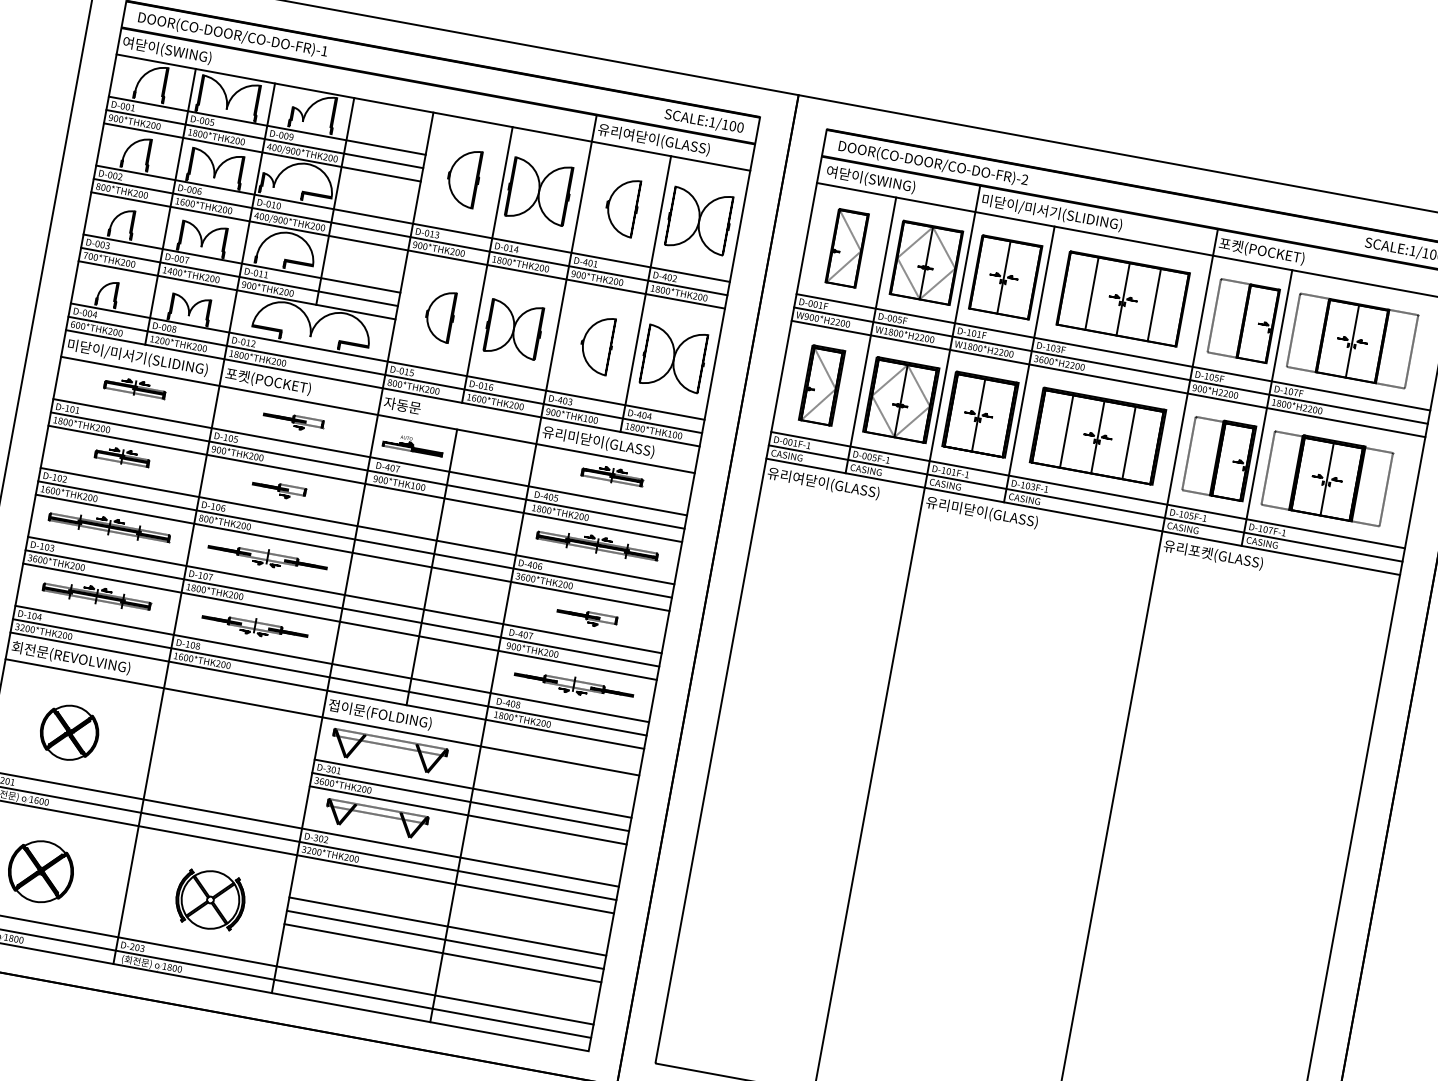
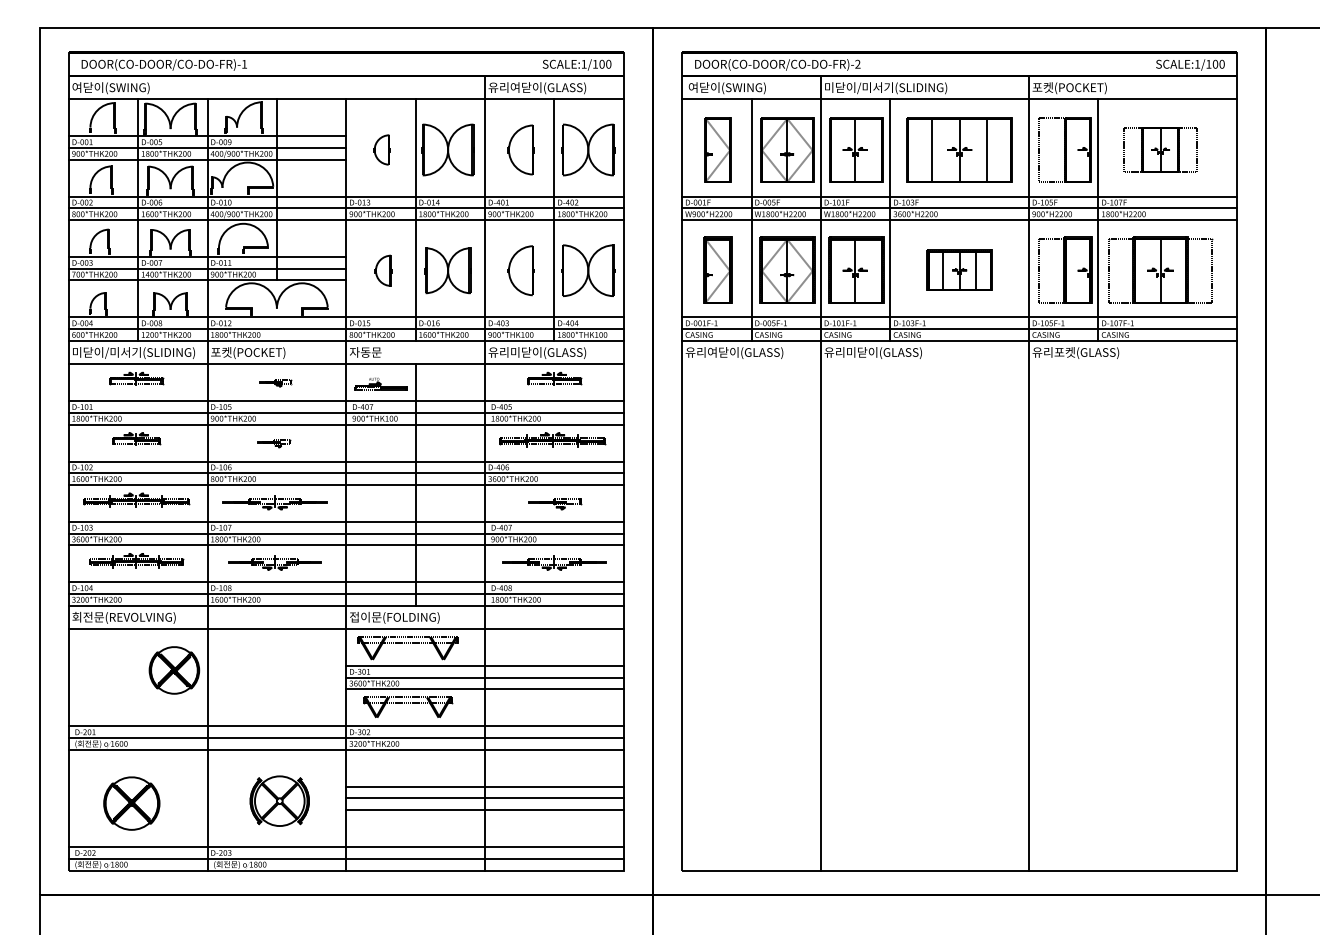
part: (463, 177) -> (381, 149), size x0.6
part: (440, 315) -> (383, 270), size x0.7
part: (1352, 340) -> (1160, 149), size x0.7
part: (293, 422) -> (275, 383), size x0.6
part: (1097, 435) -> (959, 269), size x0.6
part: (279, 490) -> (274, 443), size x0.7
part: (69, 732) -> (174, 670), moved

